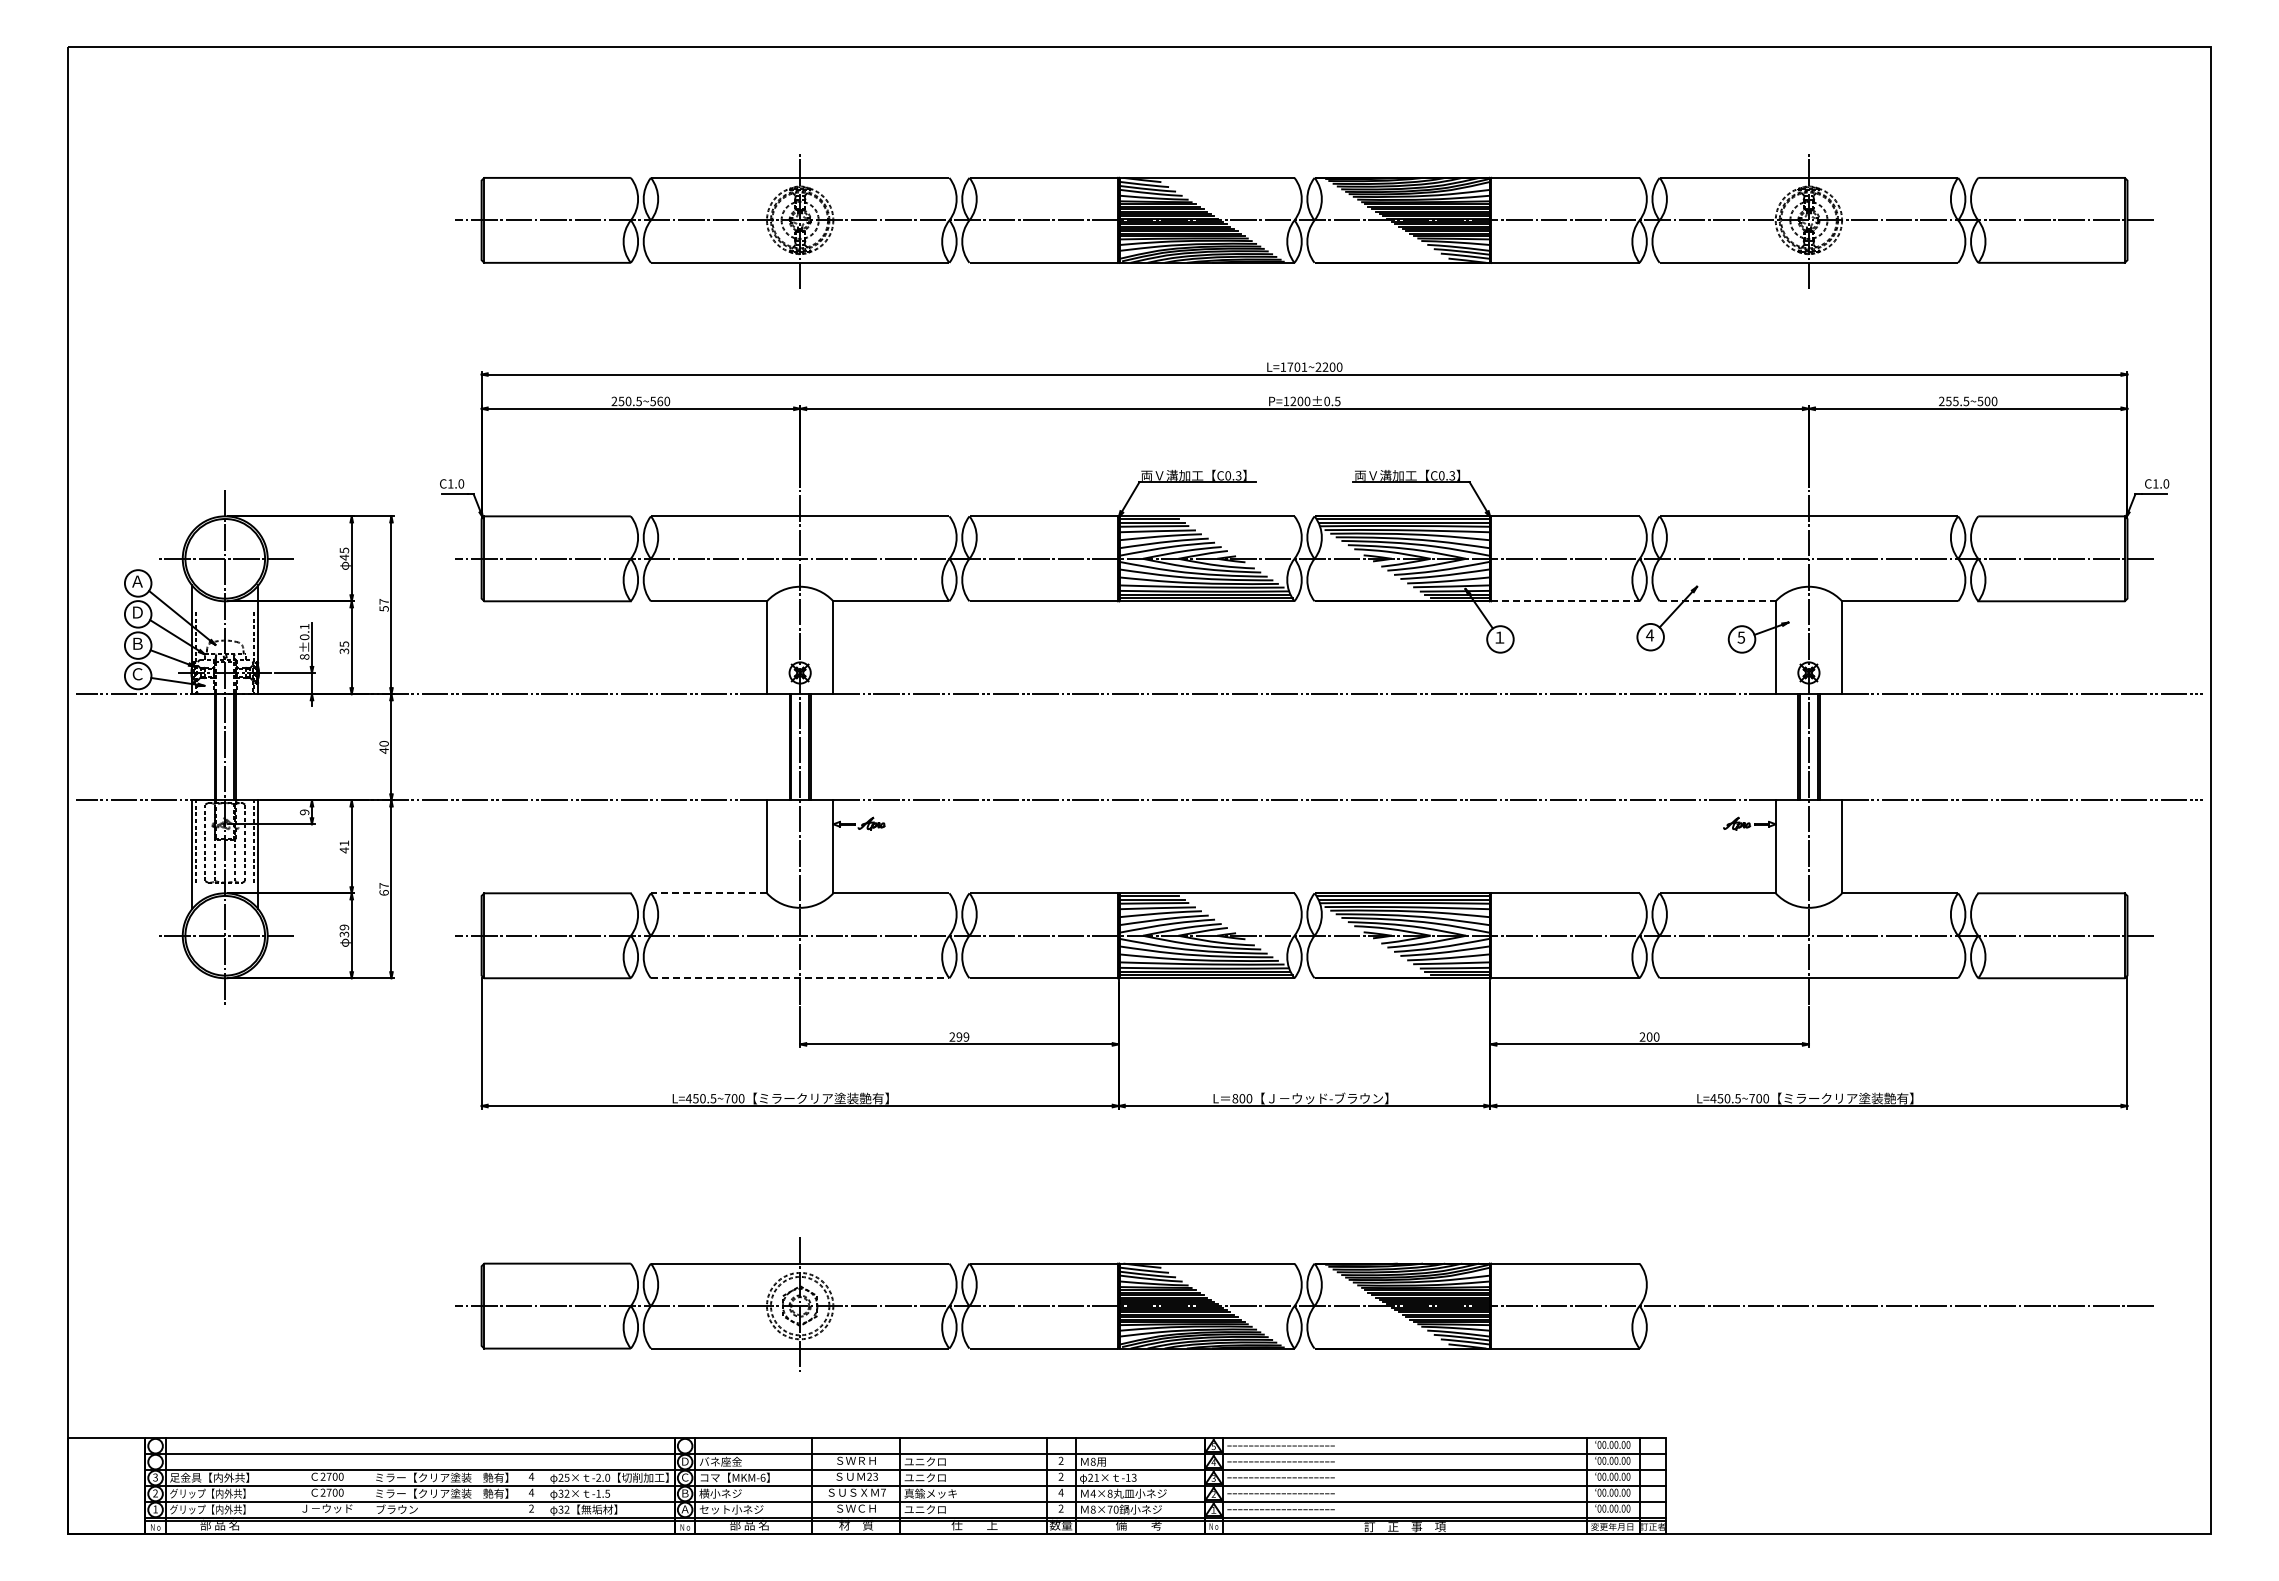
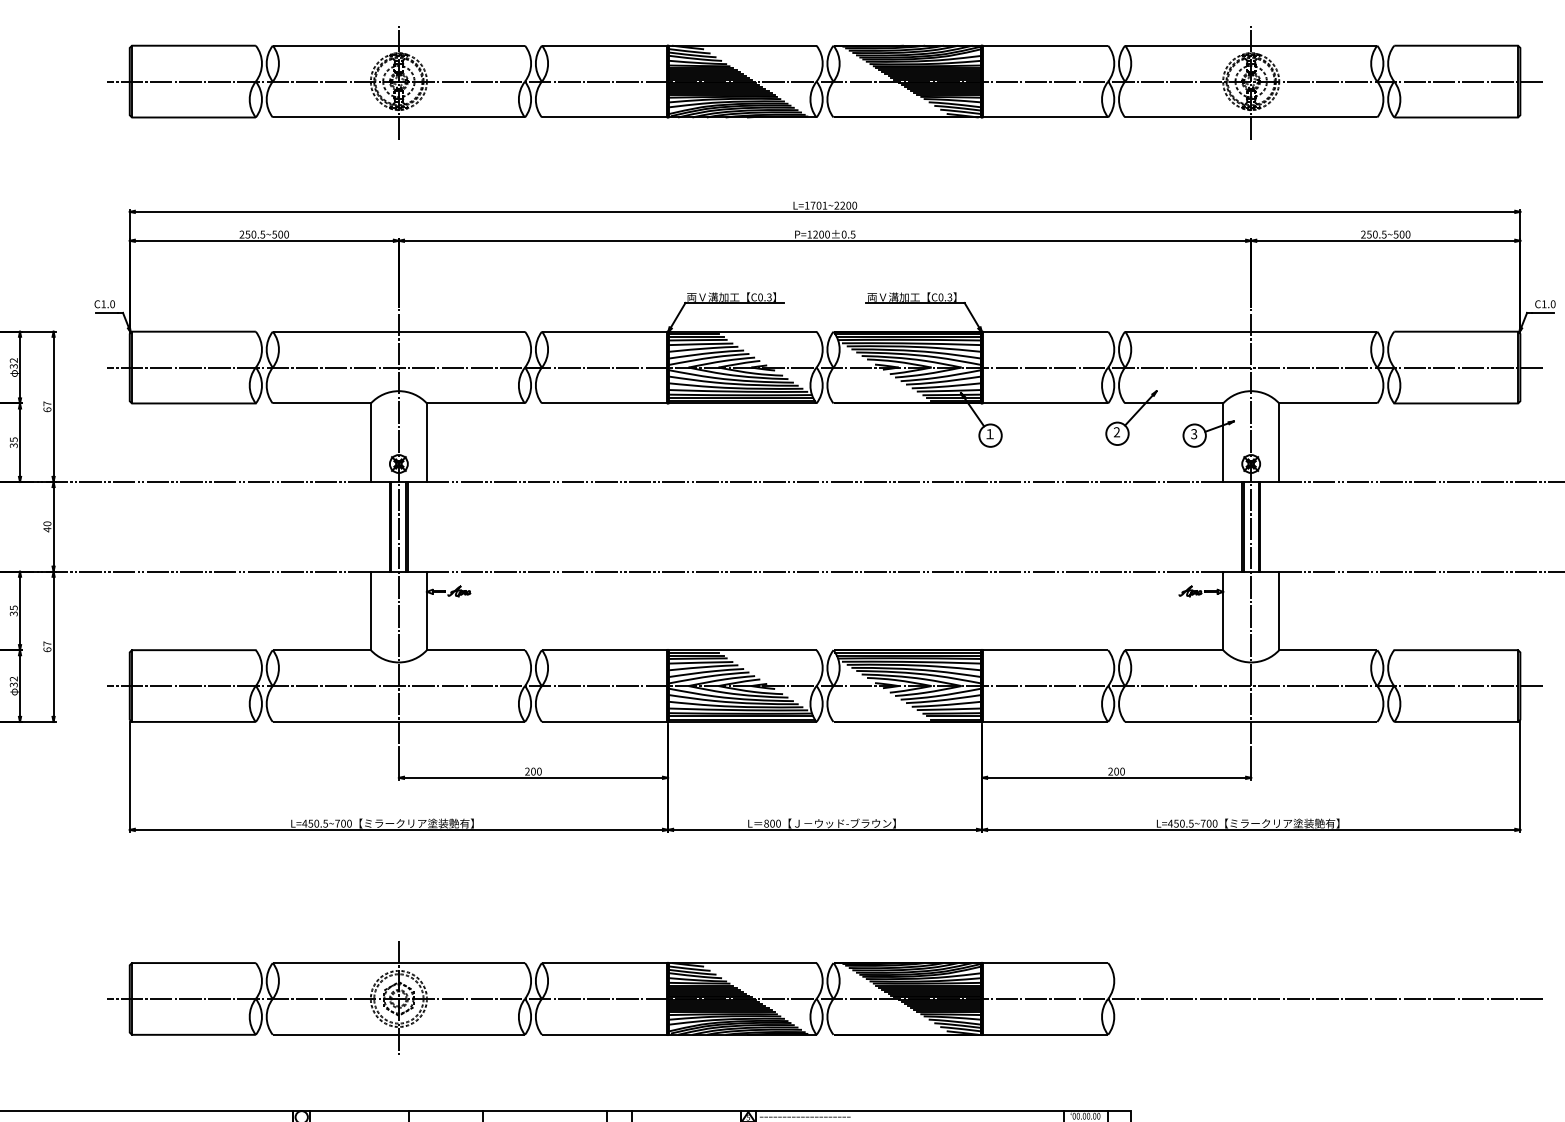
text: (660, 400) -> (280, 233), 250.5~560 -> 250.5~500
text: (1955, 401) -> (1375, 234), 255.5~500 -> 250.5~500
text: (344, 553) -> (13, 363), 45 -> 32
line: (1565, 601) -> (1045, 403), dashed -> solid
line: (1718, 601) -> (1174, 403), dashed -> solid
text: (383, 608) -> (46, 409), 57 -> 67
text: (1650, 635) -> (1117, 432), 4 -> 2
text: (1741, 636) -> (1194, 433), 5 -> 3
text: (344, 846) -> (13, 610), 41 -> 35
line: (708, 893) -> (321, 650), dashed -> solid
text: (344, 927) -> (13, 679), 39 -> 32
line: (800, 978) -> (399, 722), dashed -> solid
text: (962, 1036) -> (536, 771), 299 -> 200

